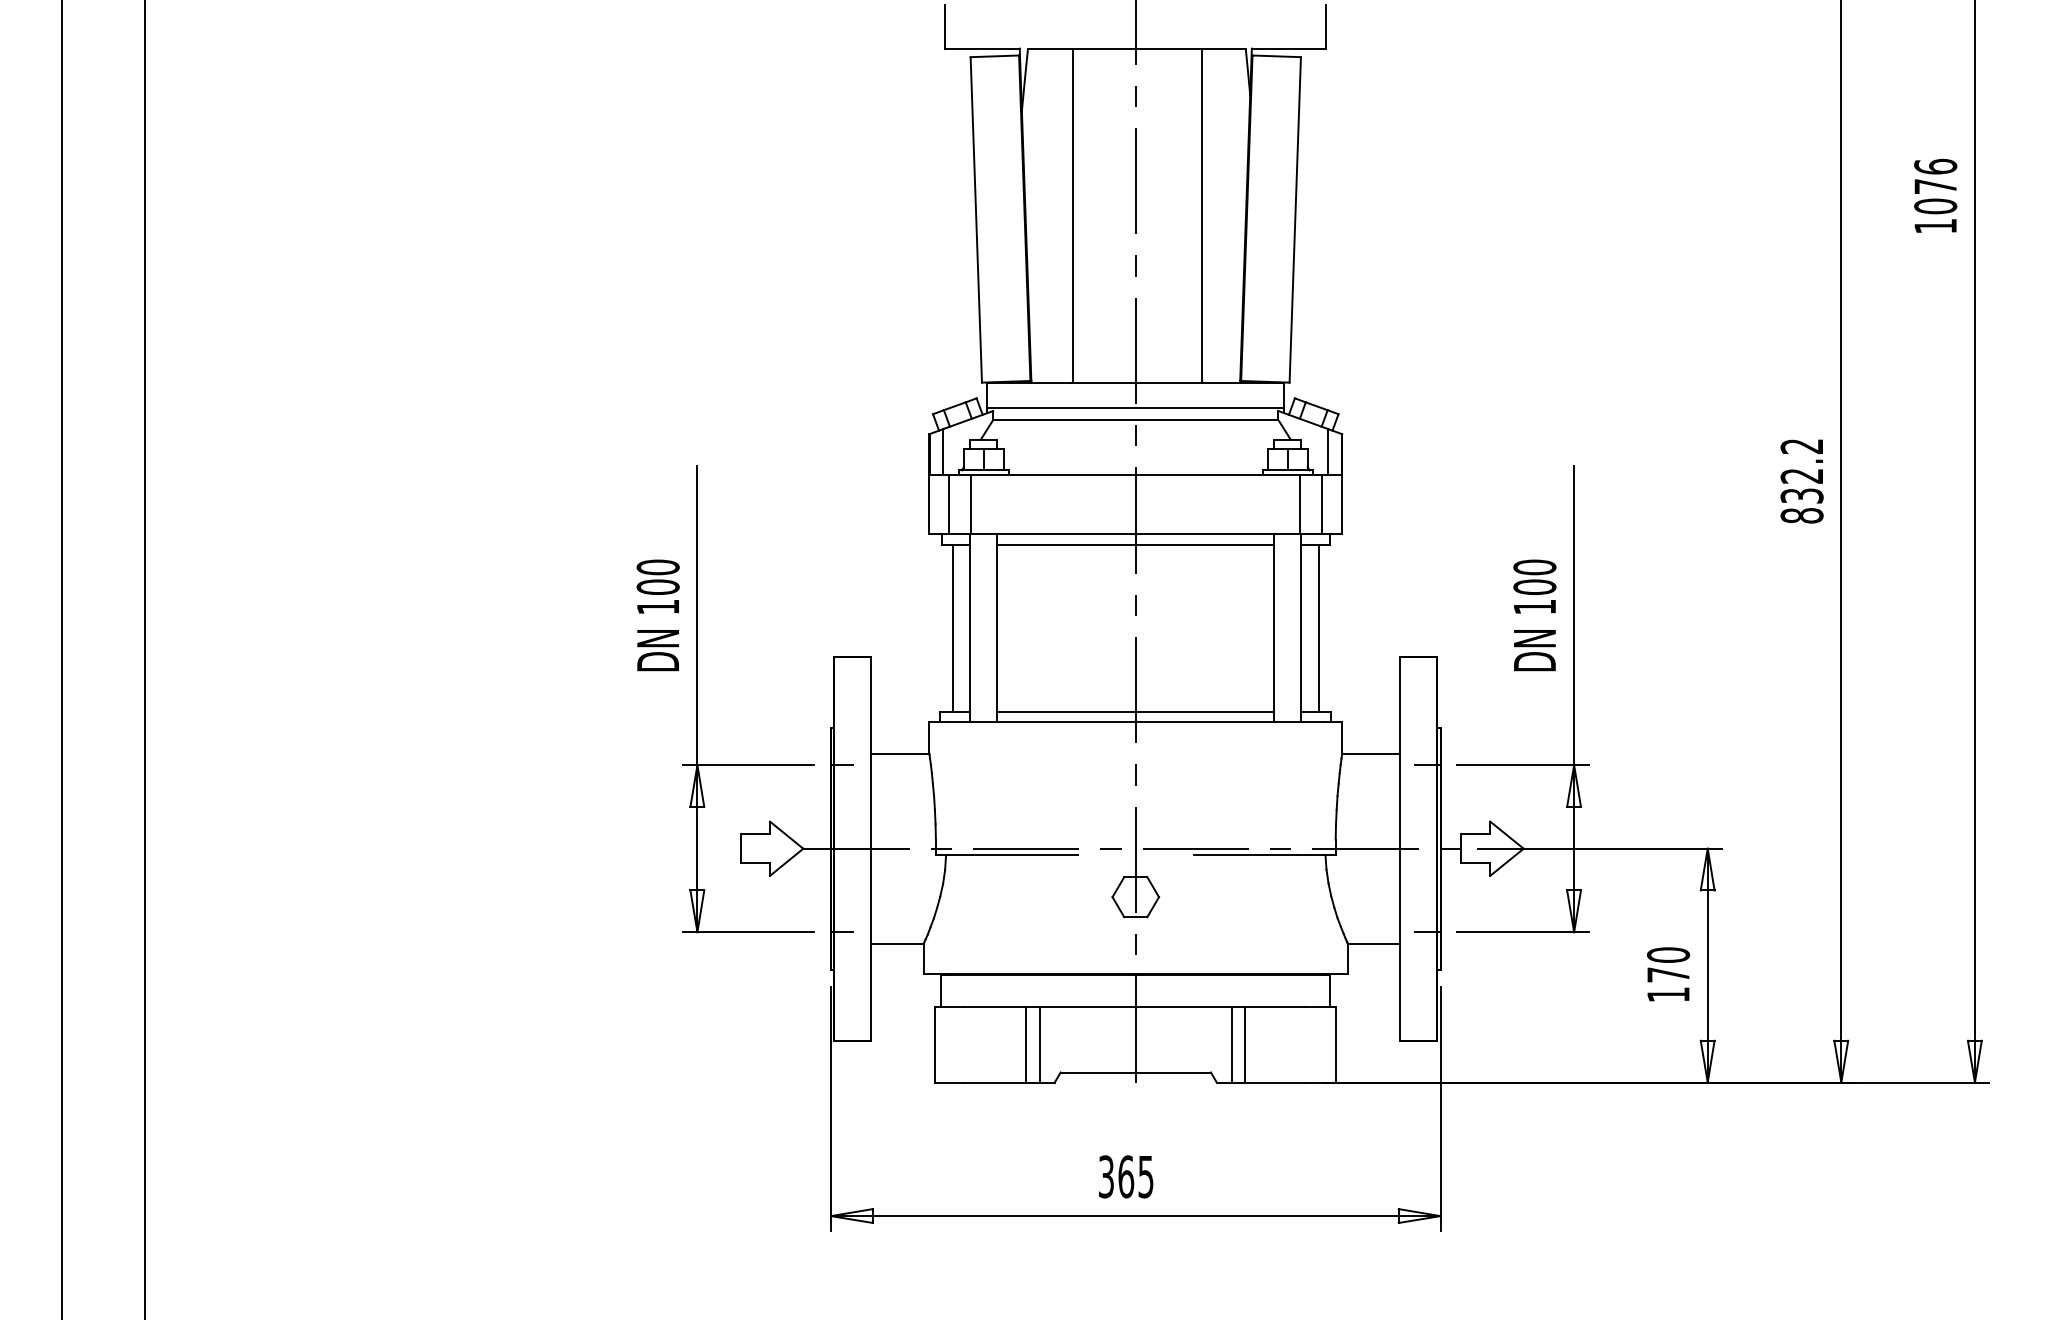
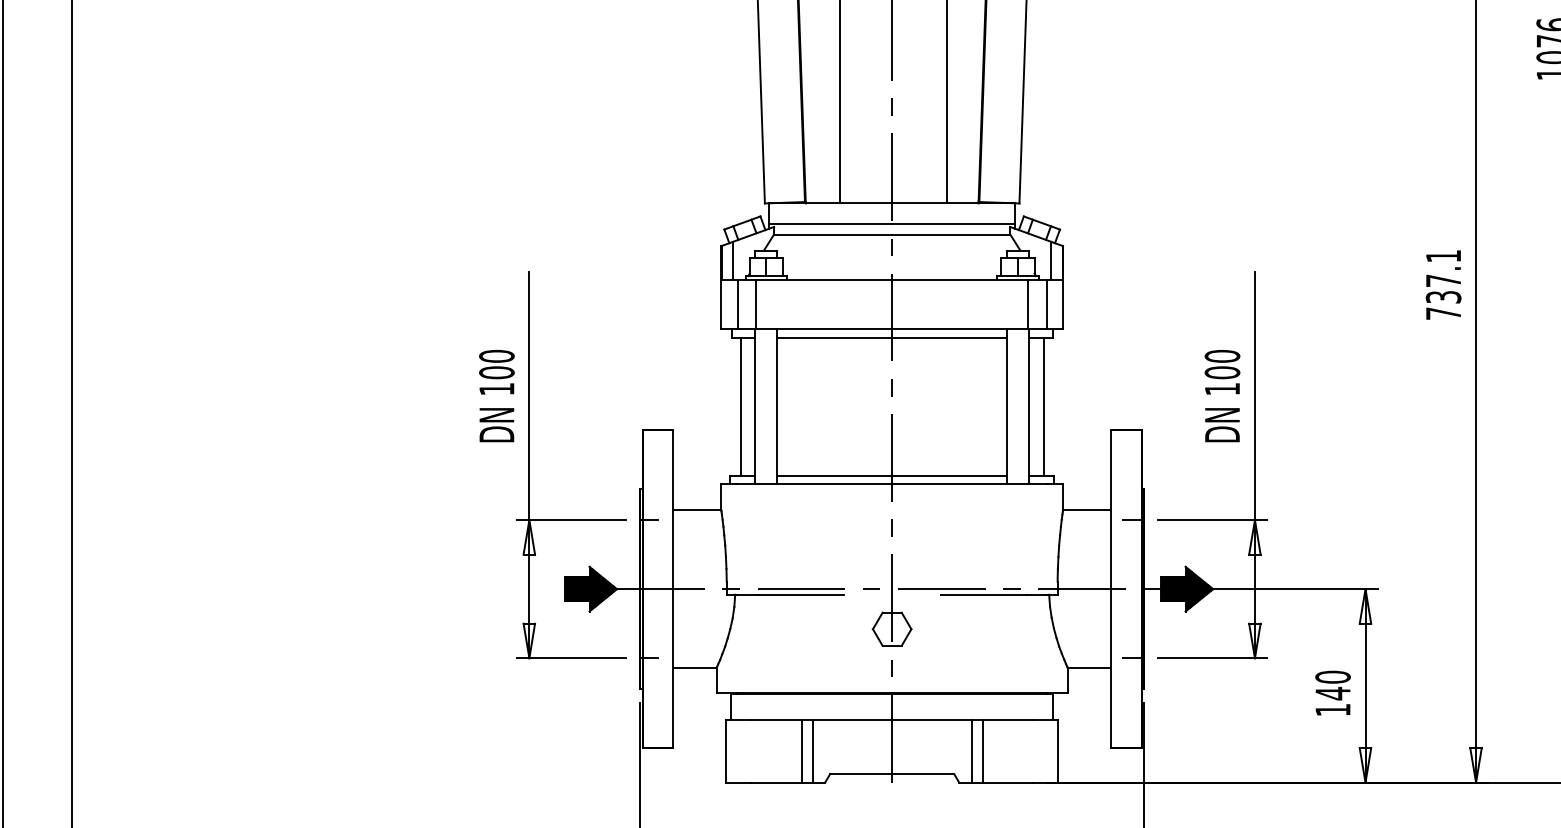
text: (1801, 481) -> (1443, 285), 832.2 -> 737.1
hatch: (771, 848) -> (590, 588), added
hatch: (1492, 848) -> (1187, 588), added
text: (1668, 974) -> (1333, 693), 170 -> 140

